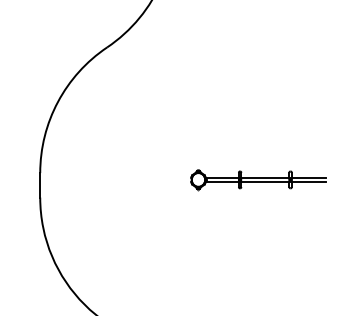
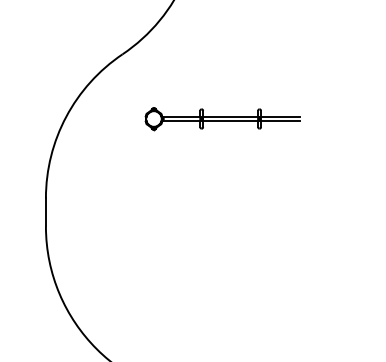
part: (258, 180) -> (222, 119), moved

